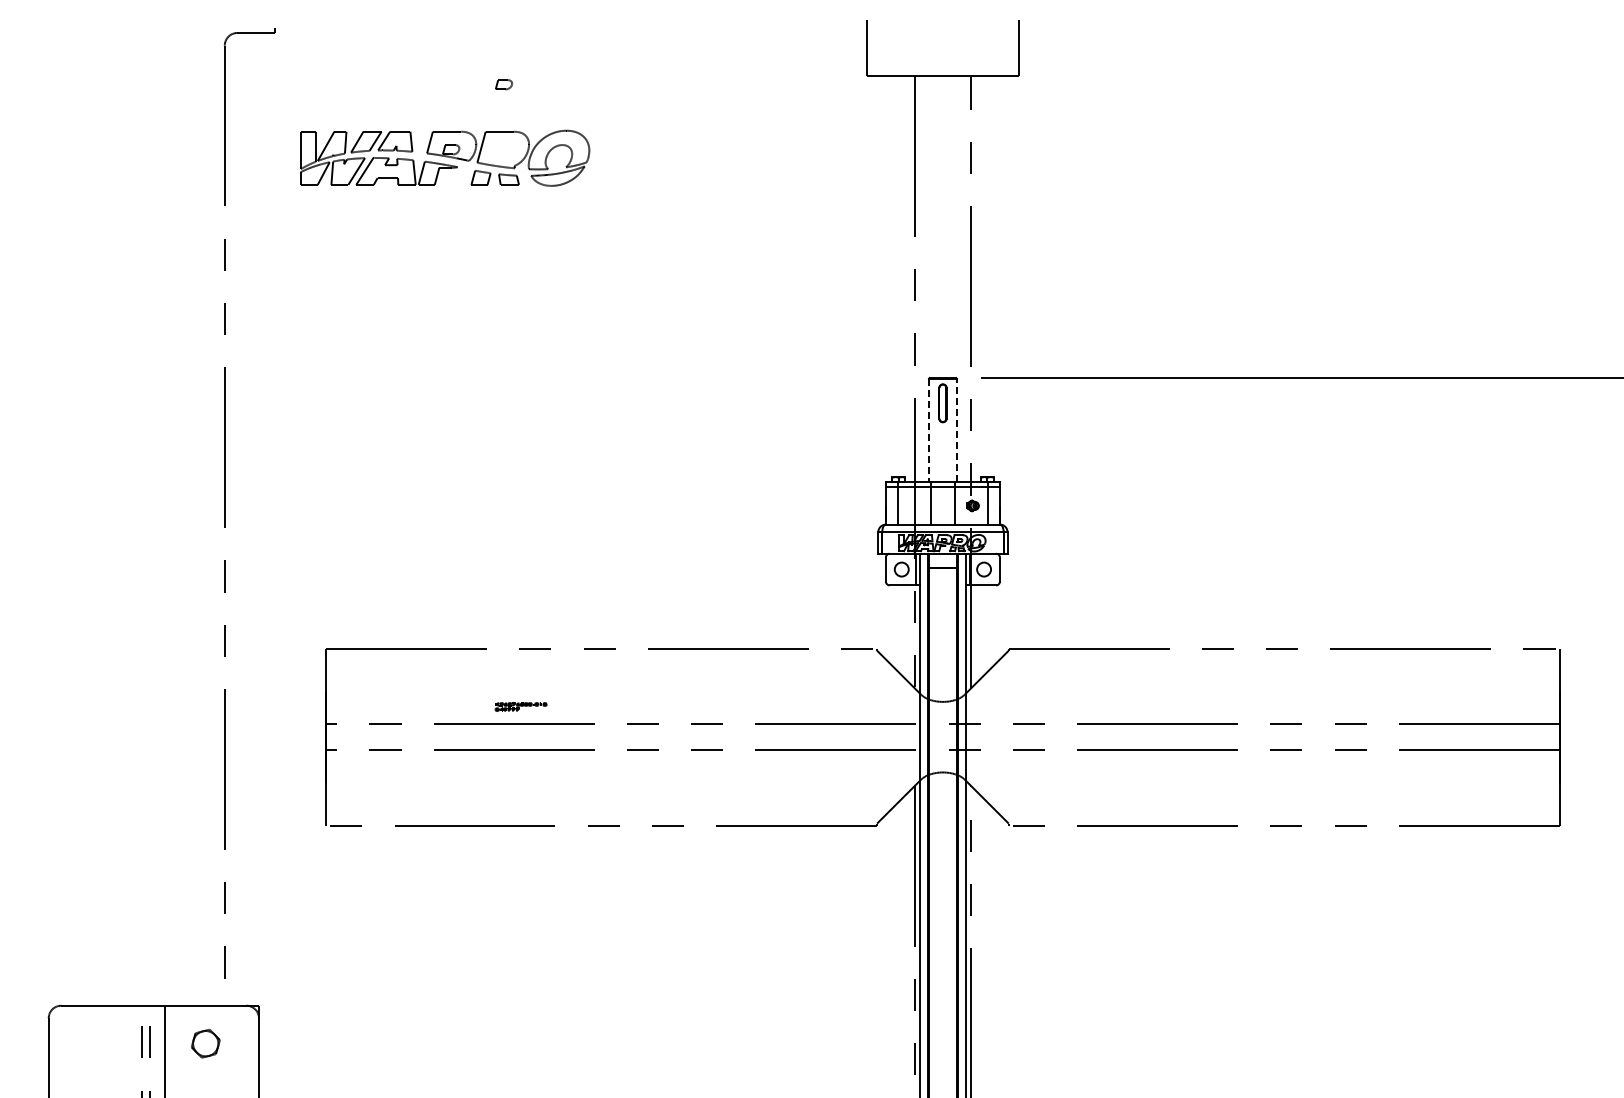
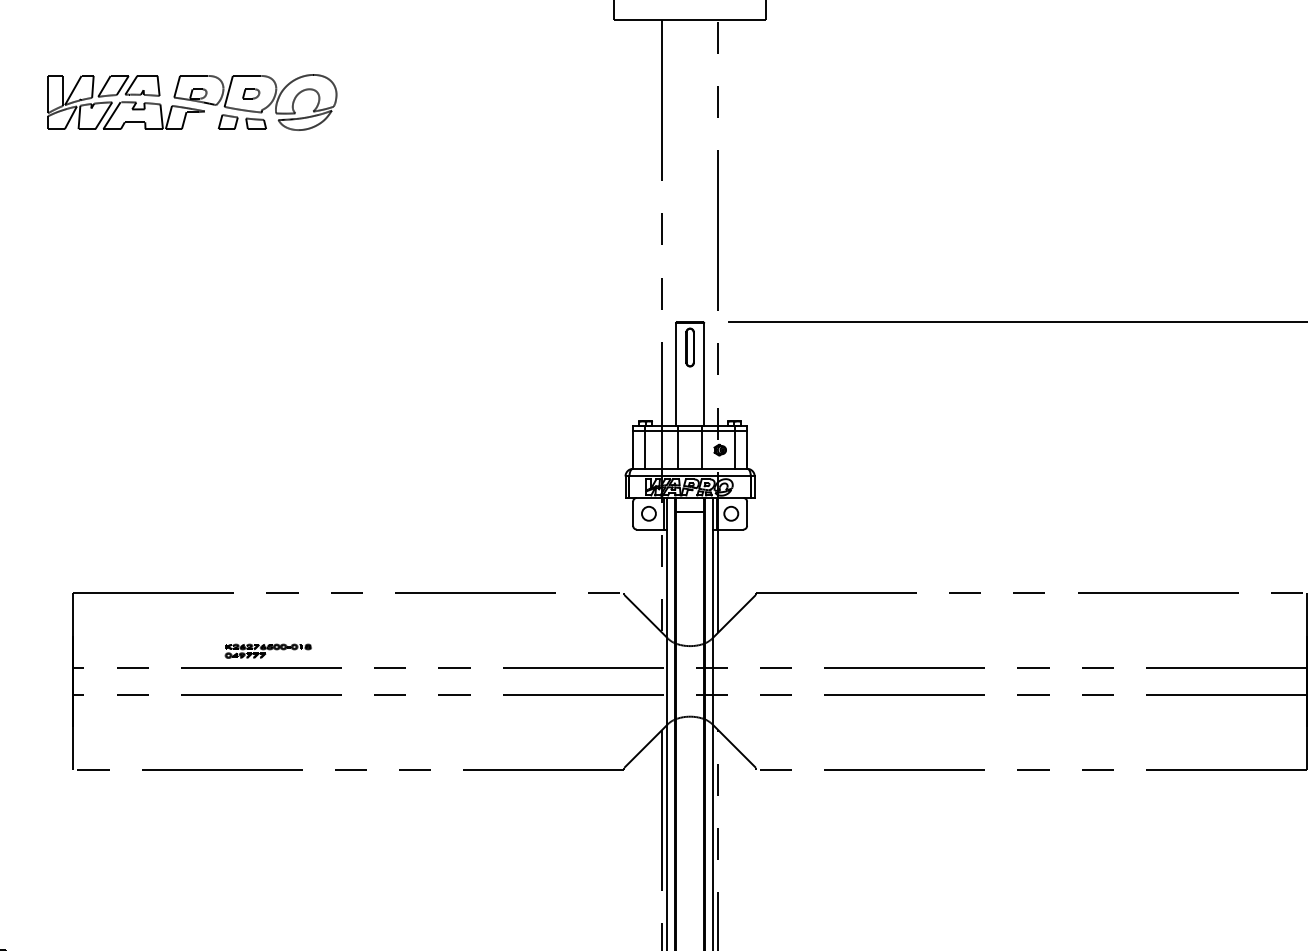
part: (504, 84) -> (251, 93), moved
line: (929, 430) -> (676, 374), dashed -> solid
line: (956, 430) -> (703, 374), dashed -> solid
part: (520, 706) -> (267, 650), size x1.67

